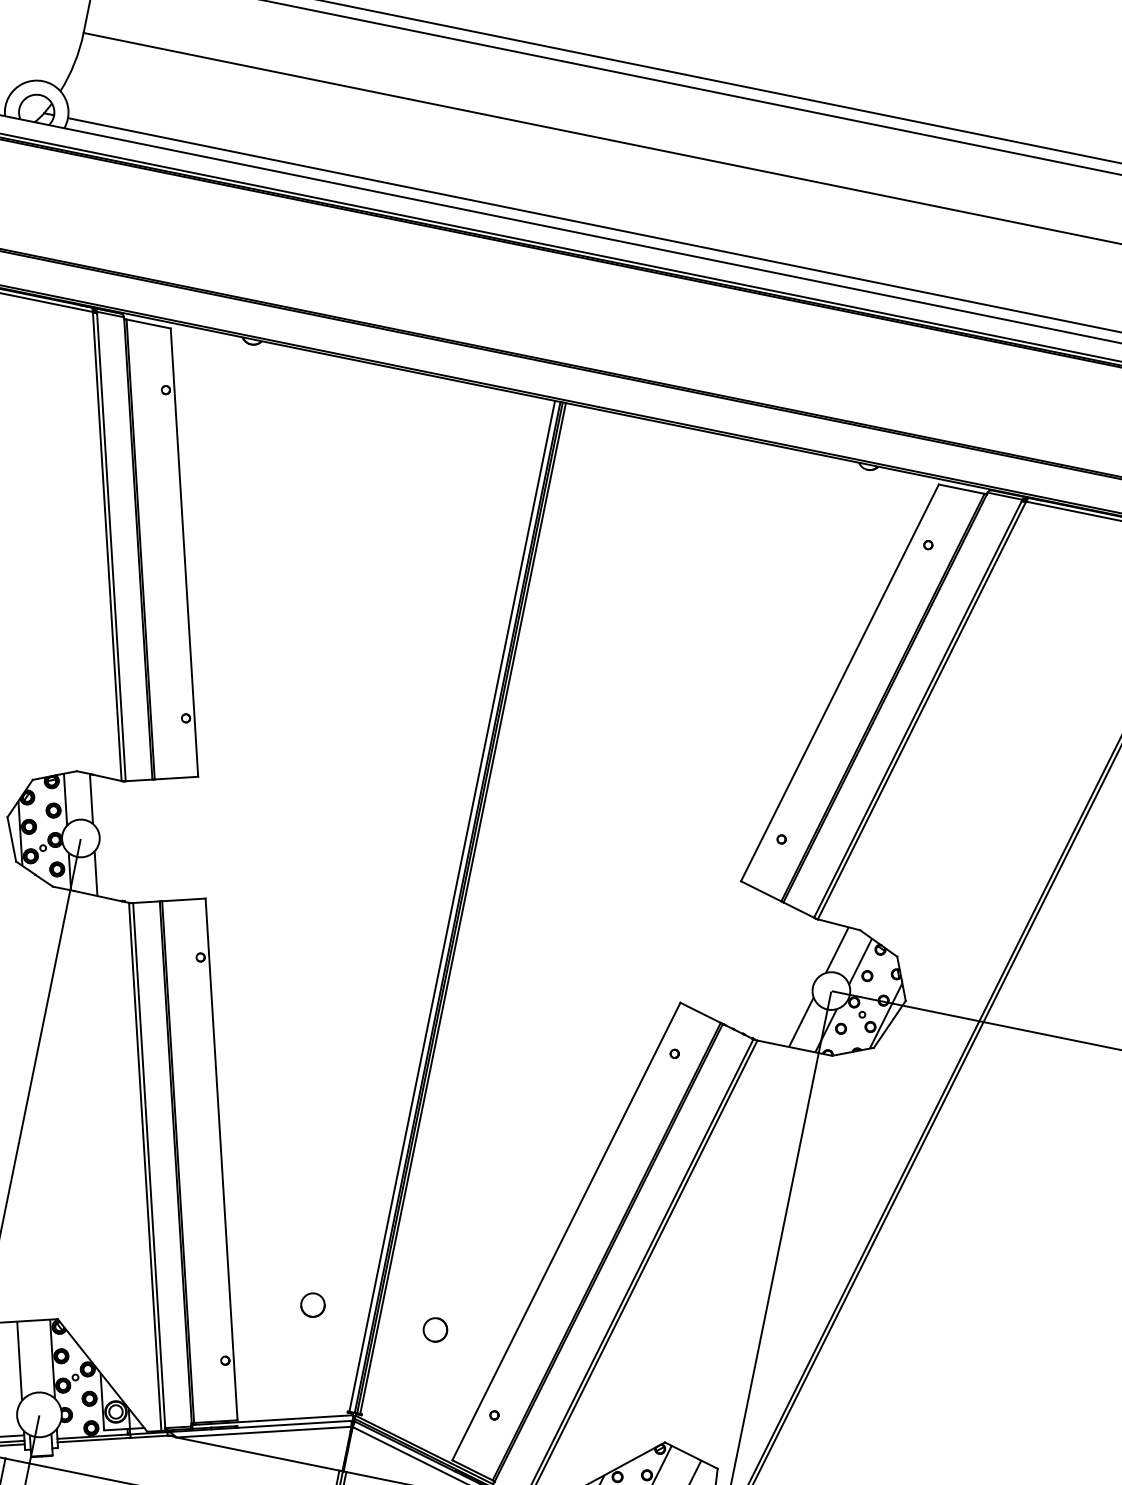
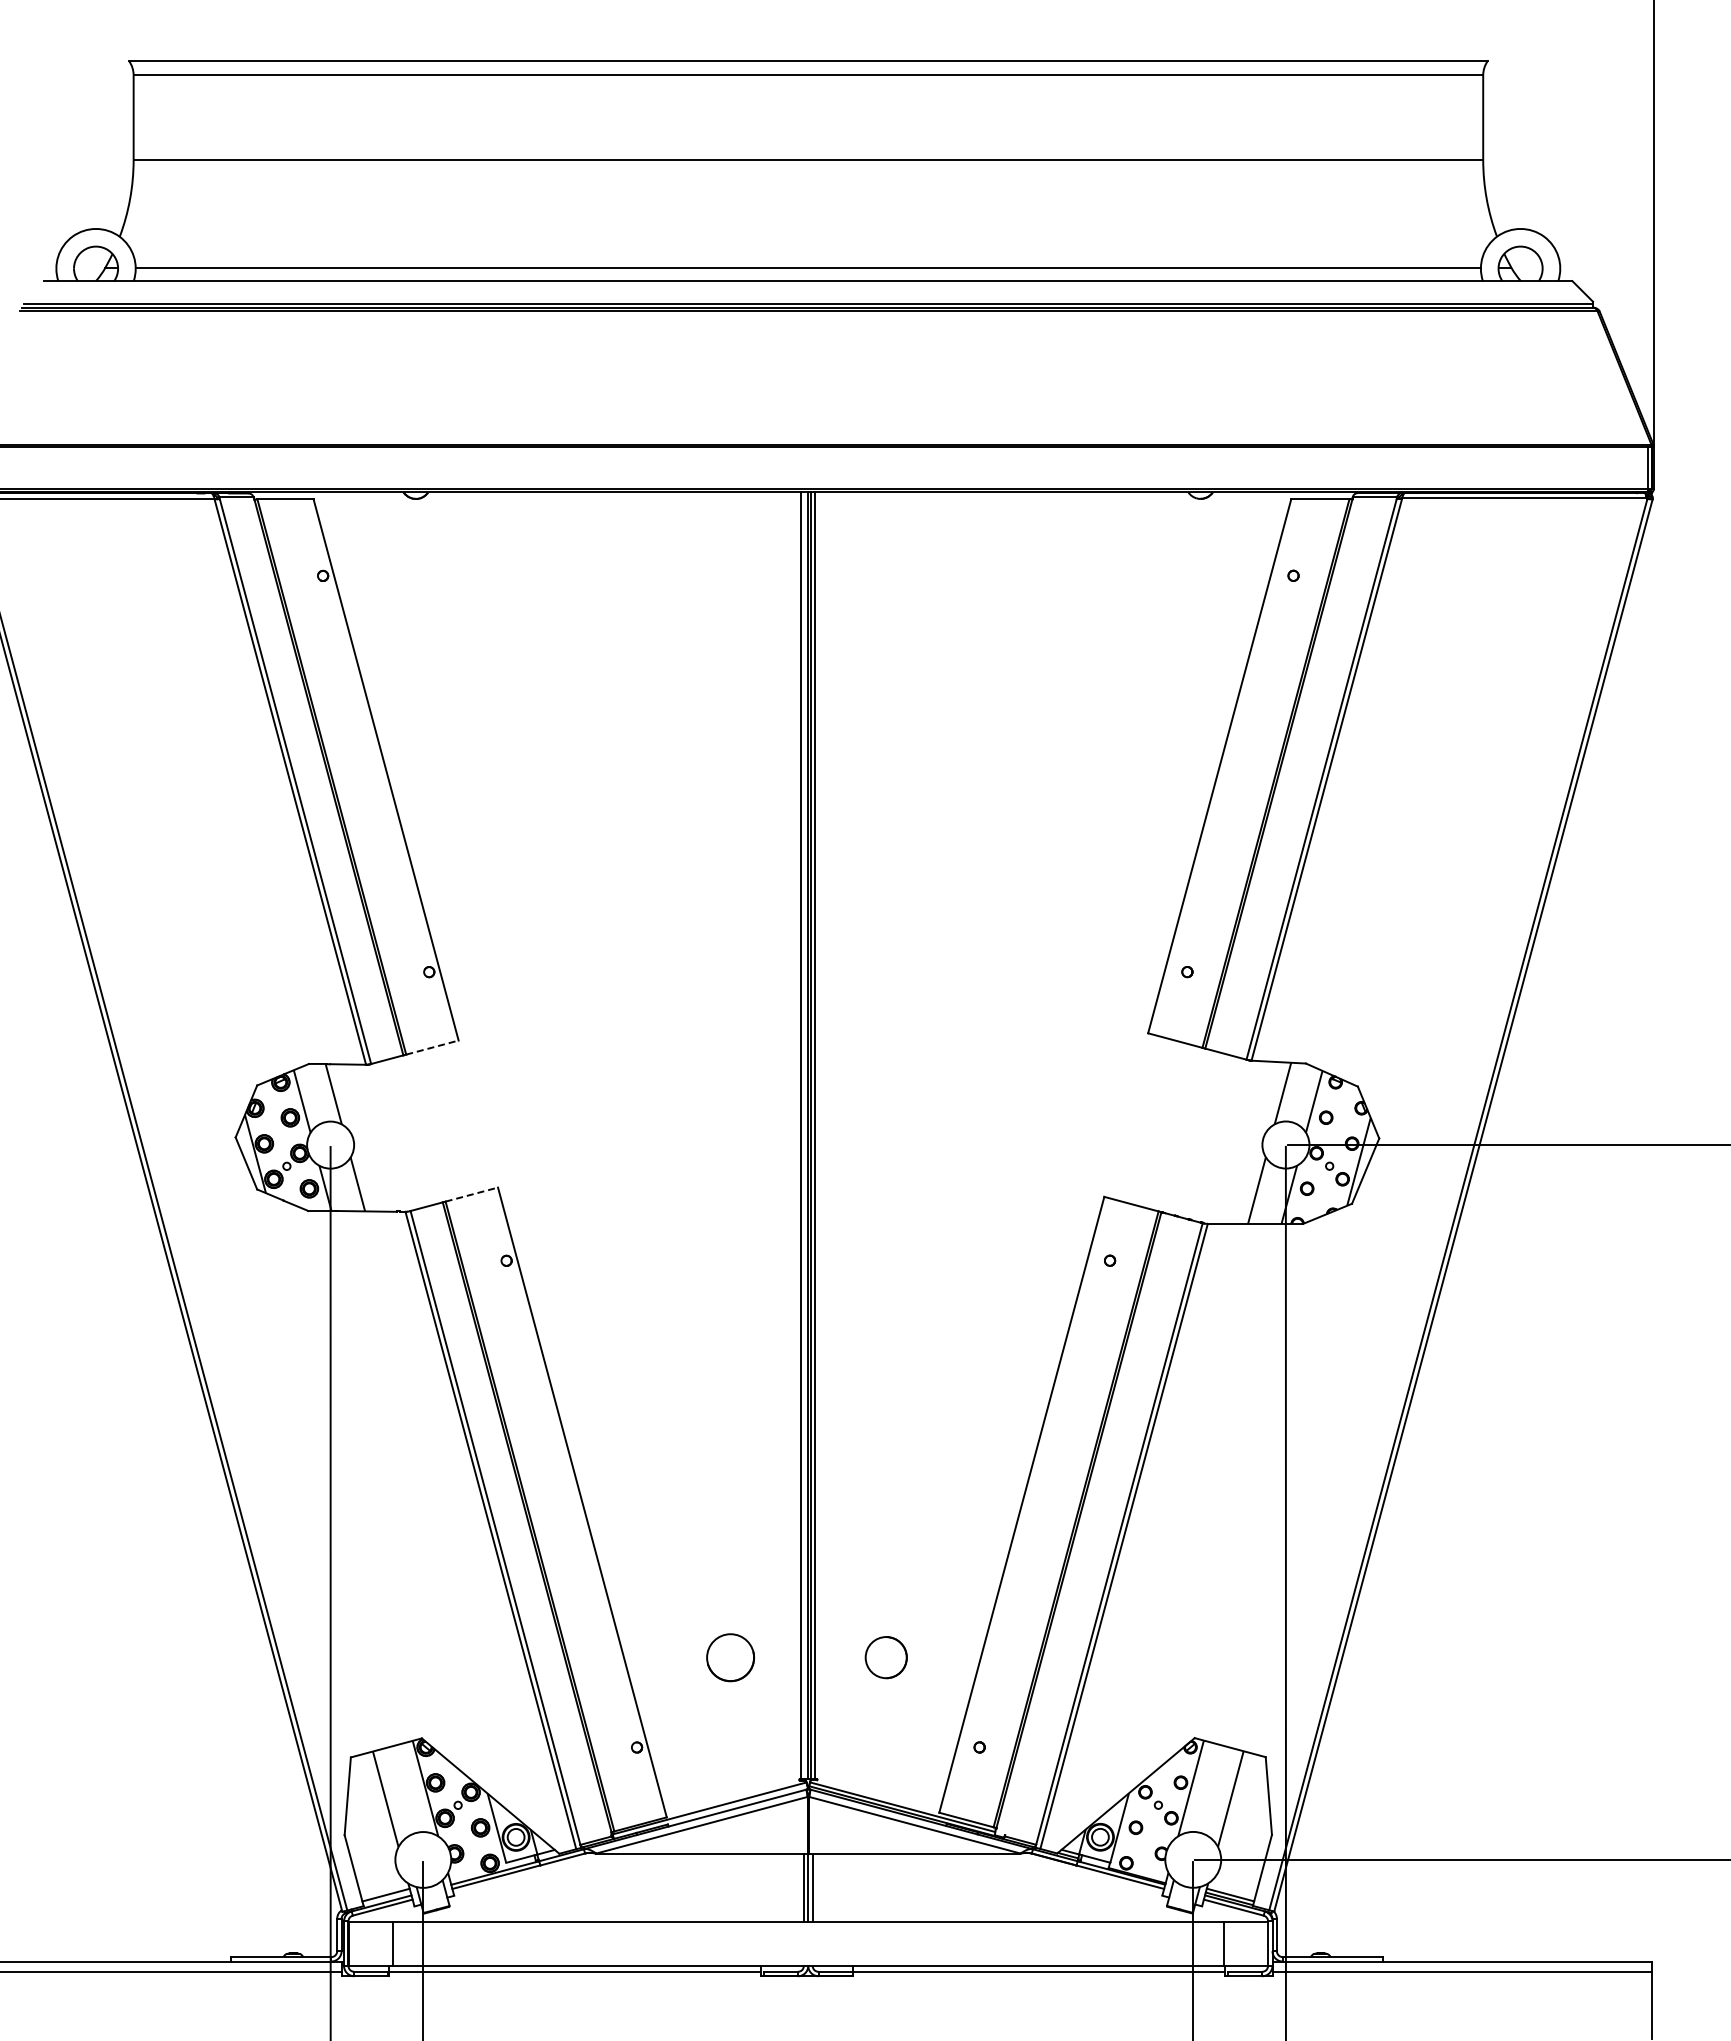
line: (176, 778) -> (432, 1047), solid -> dashed
line: (184, 899) -> (472, 1194), solid -> dashed
circle: (312, 1304) -> (729, 1657), size x1.6
circle: (434, 1329) -> (885, 1657), size x1.4

